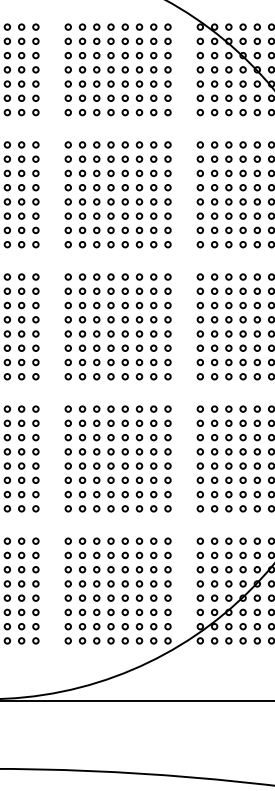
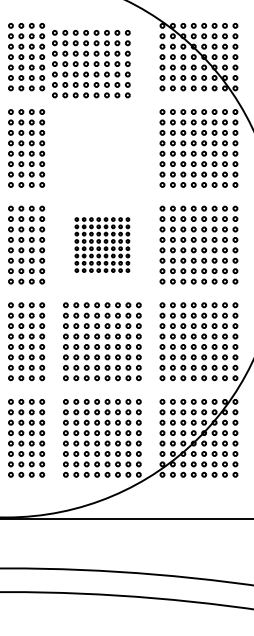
part: (118, 70) -> (91, 64), moved
part: (118, 194) -> (102, 148), removed
part: (118, 326) -> (102, 244), size x0.7

